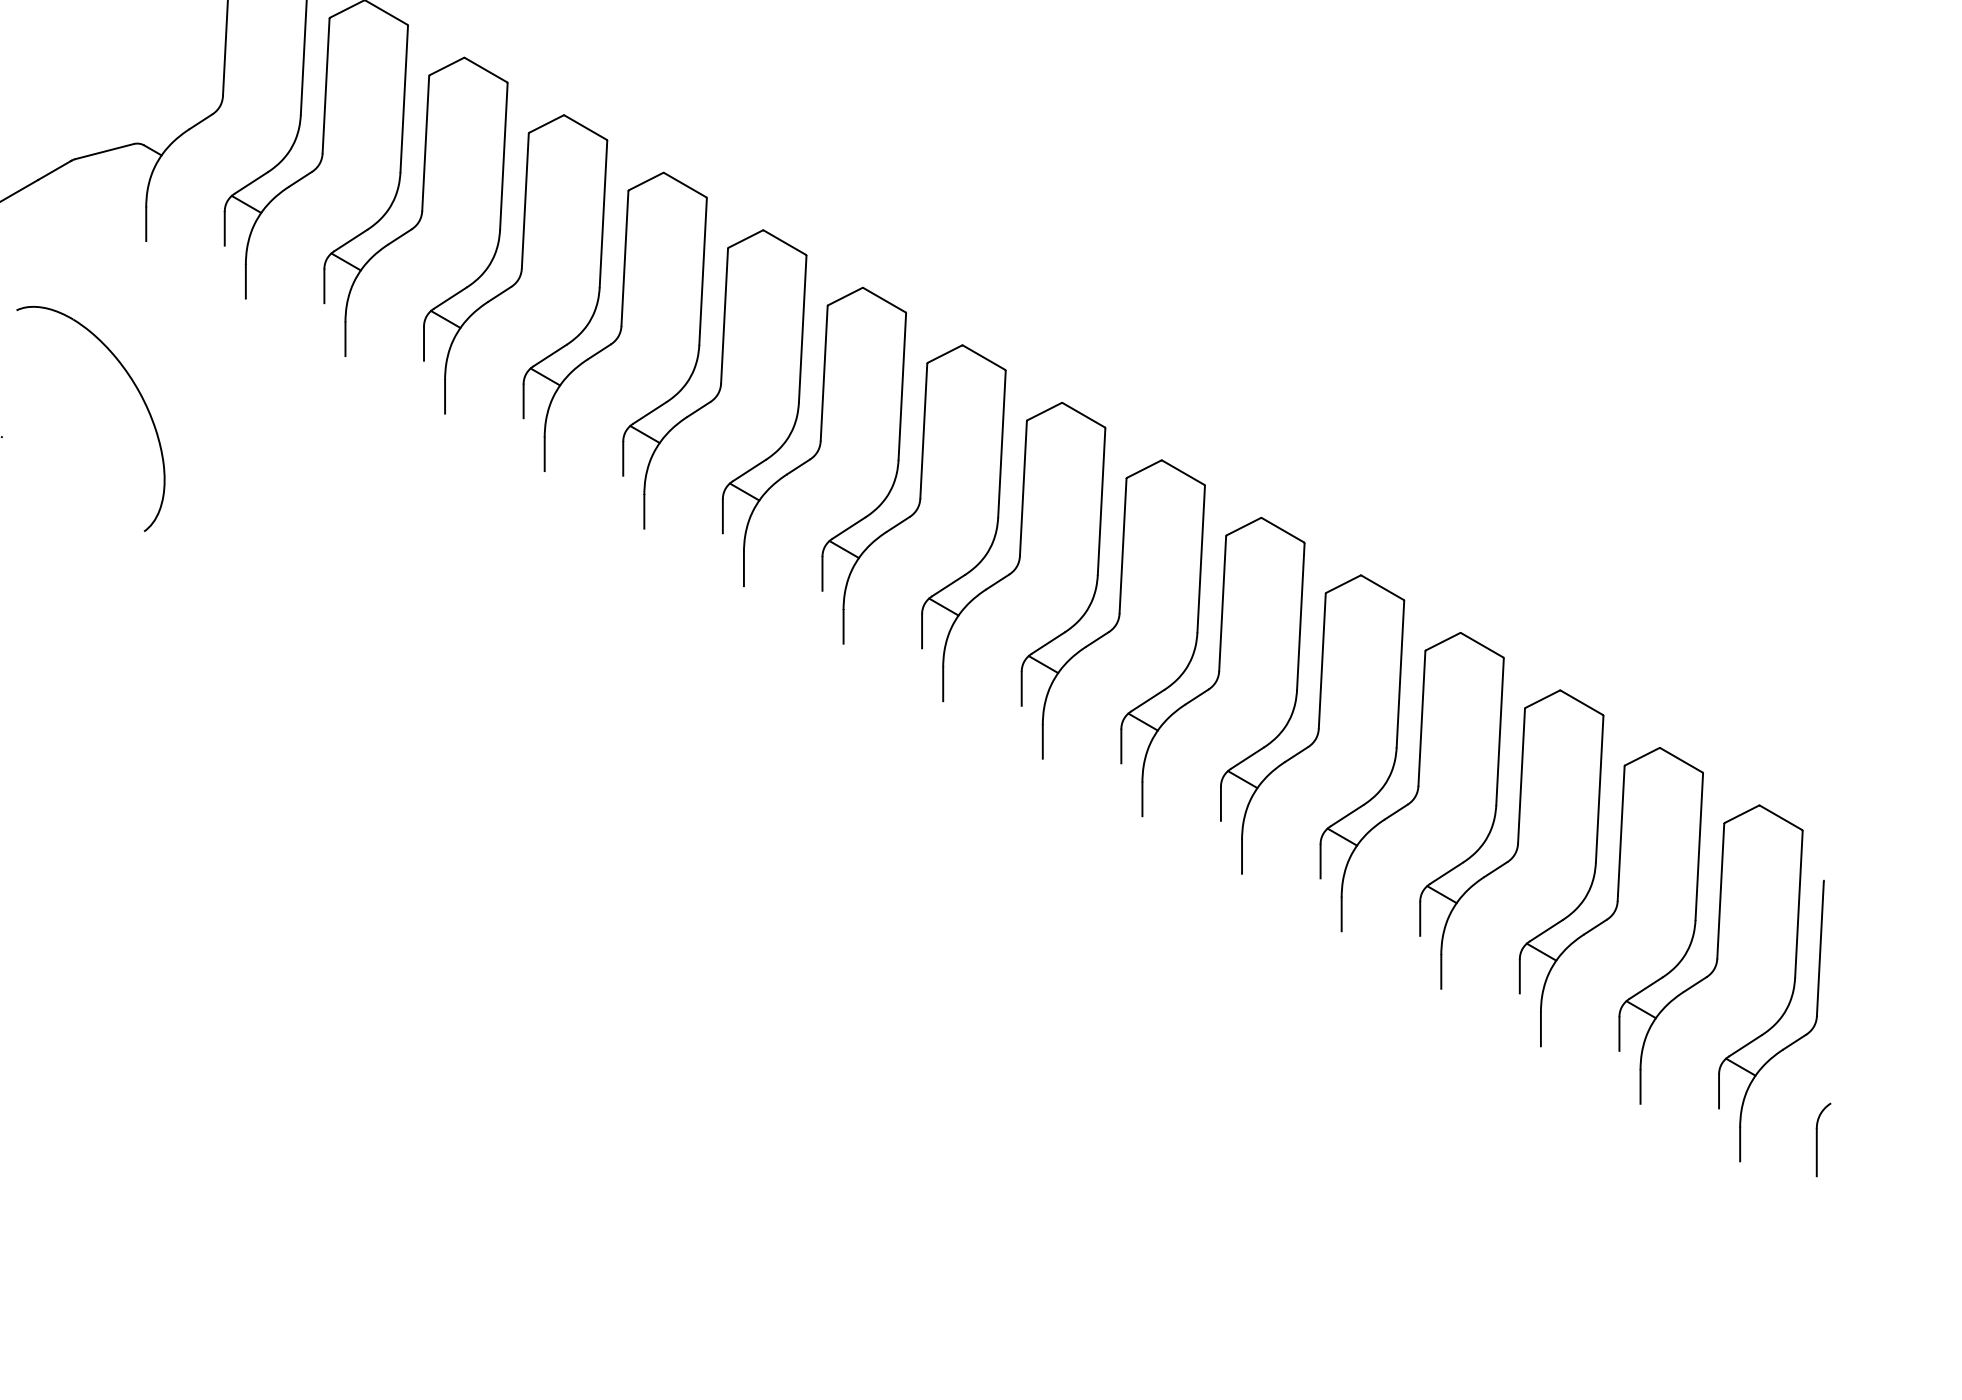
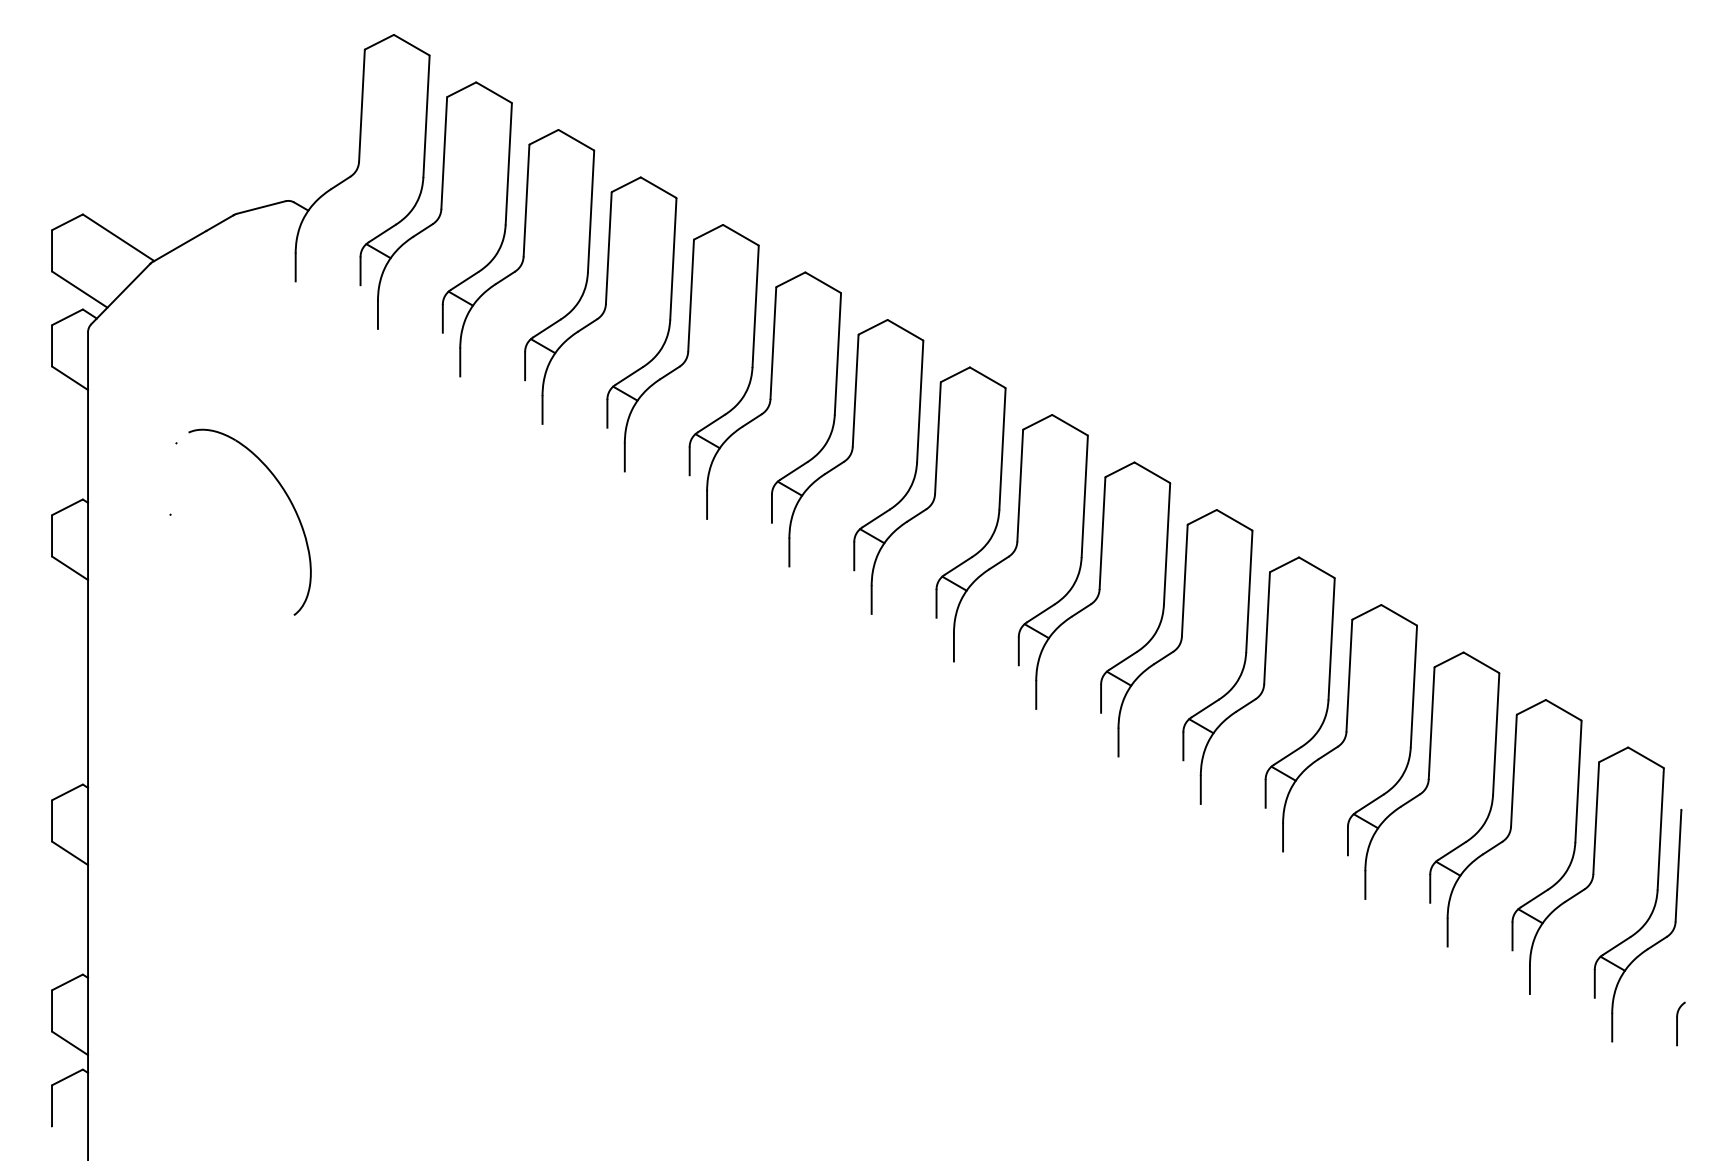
part: (135, 387) -> (286, 496), moved
part: (1822, 1139) -> (1680, 1023), size x0.71

